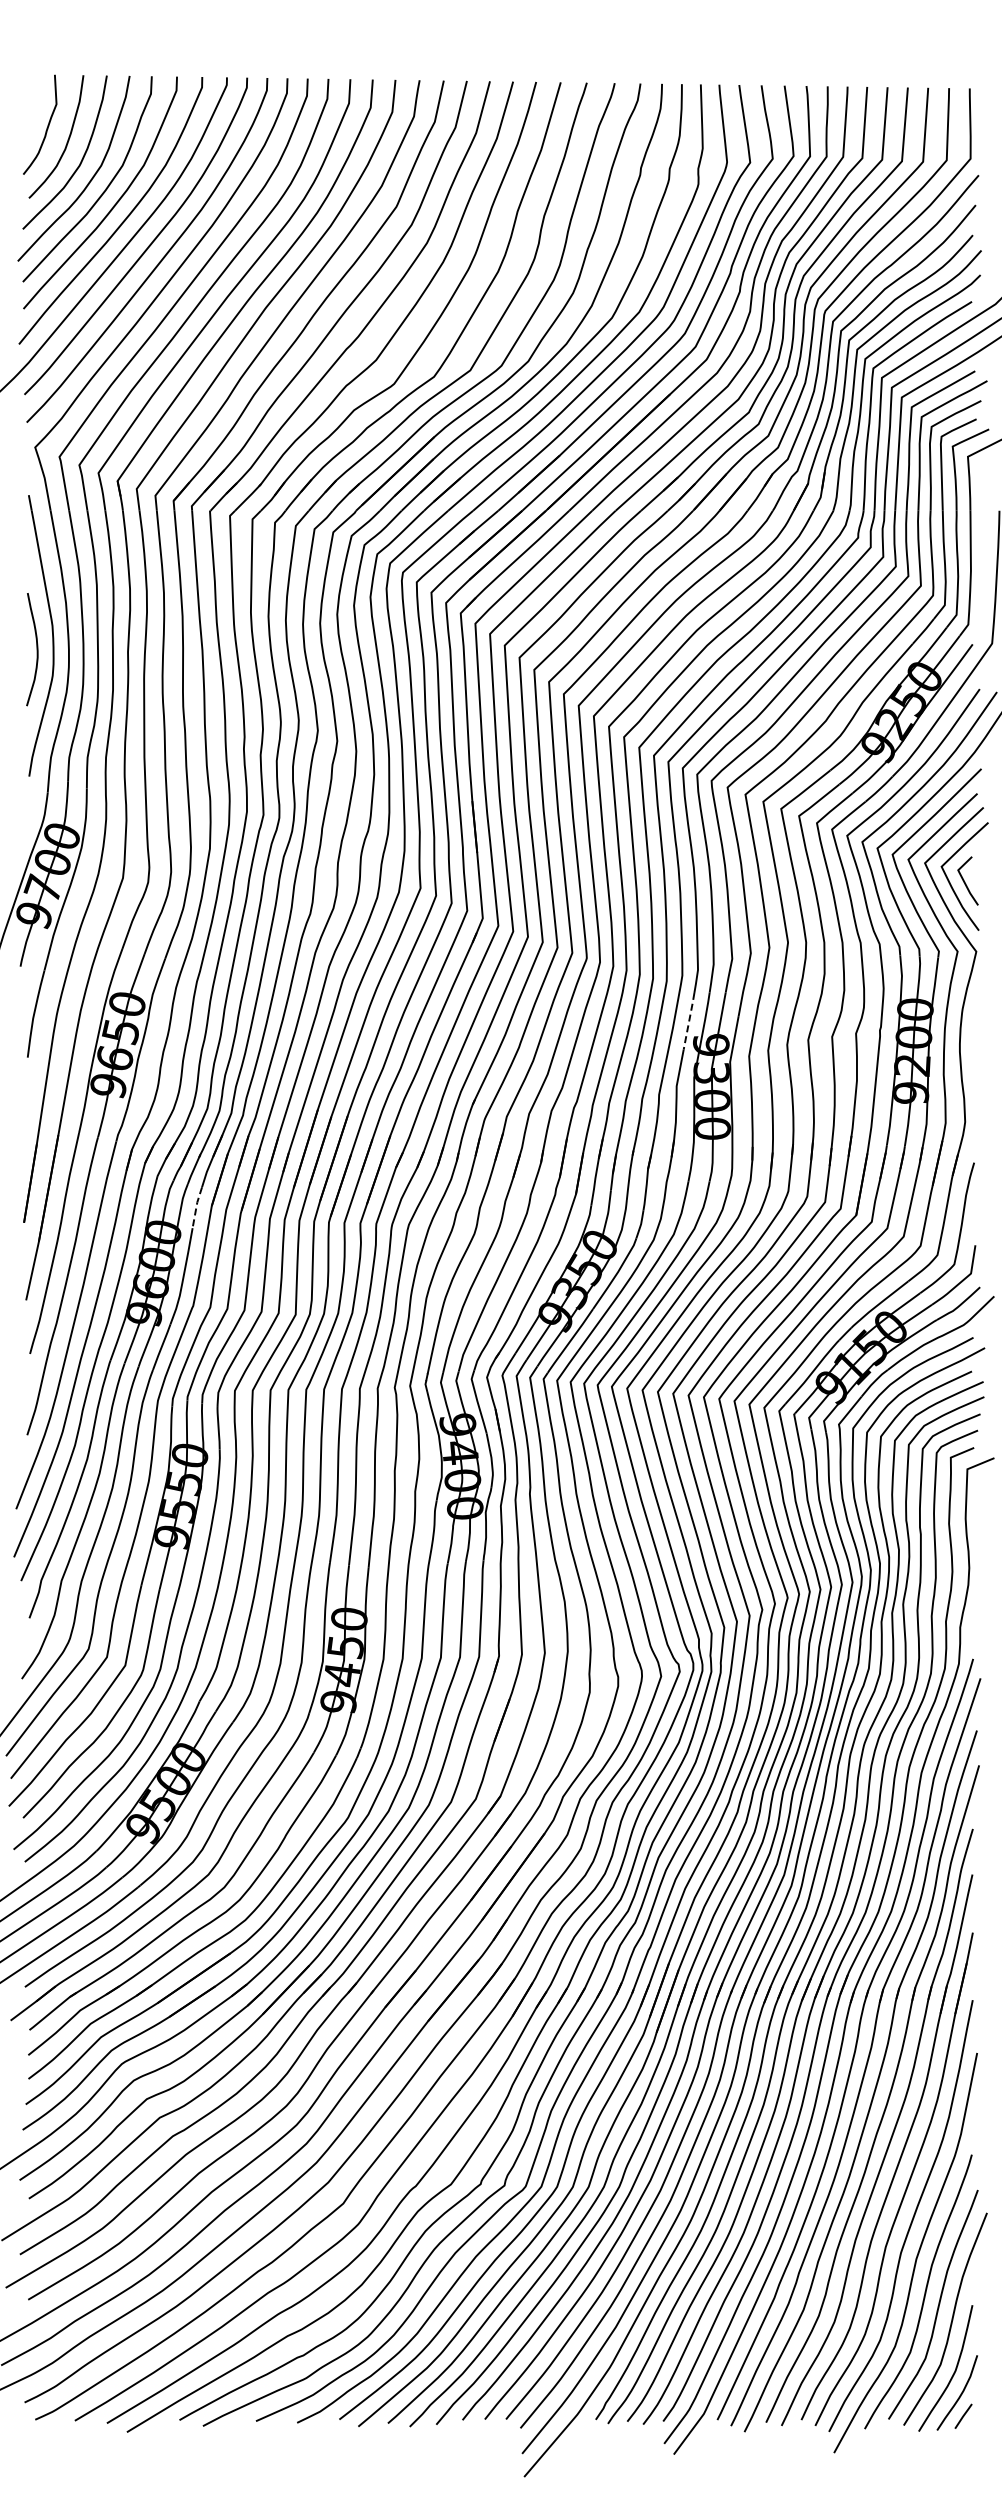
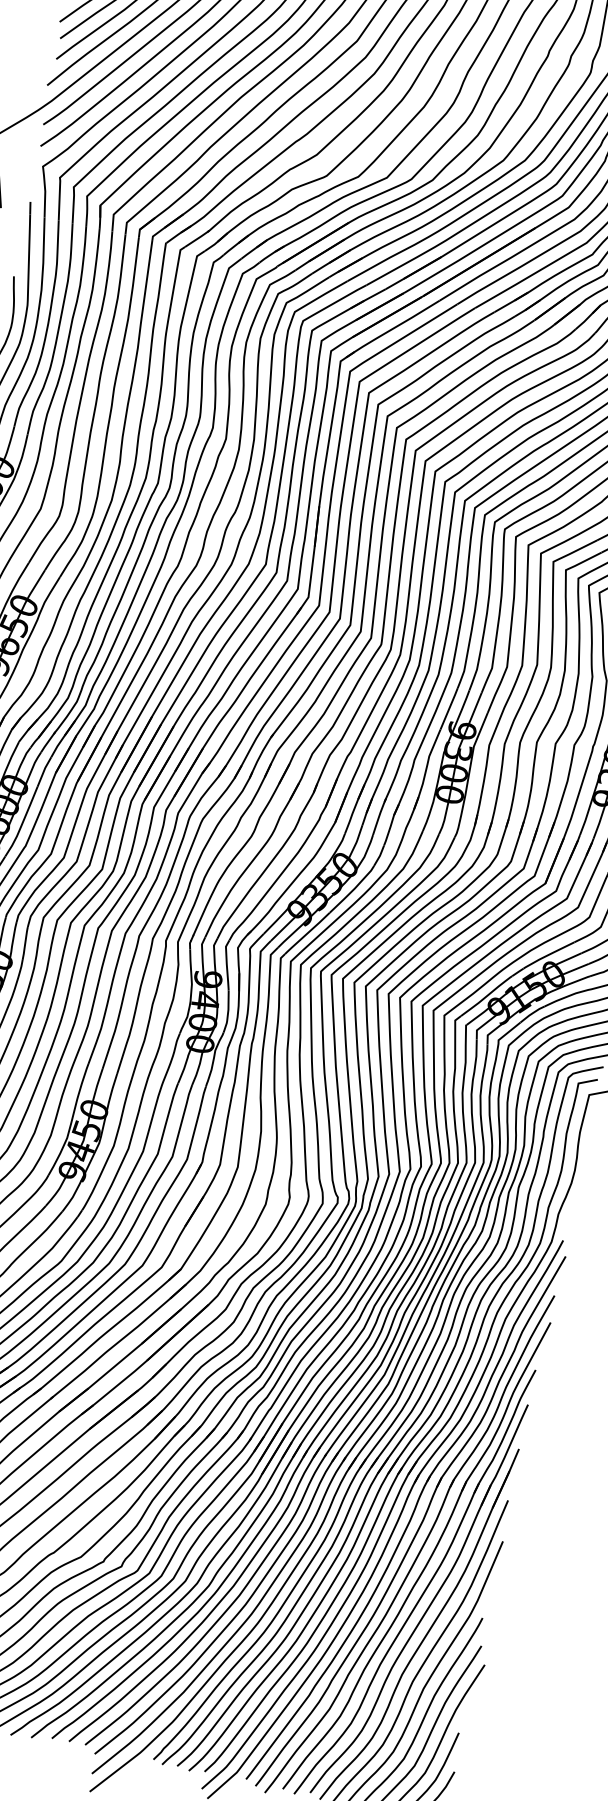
line: (689, 1020) -> (449, 708), dashed -> solid
line: (196, 1207) -> (43, 771), dashed -> solid

